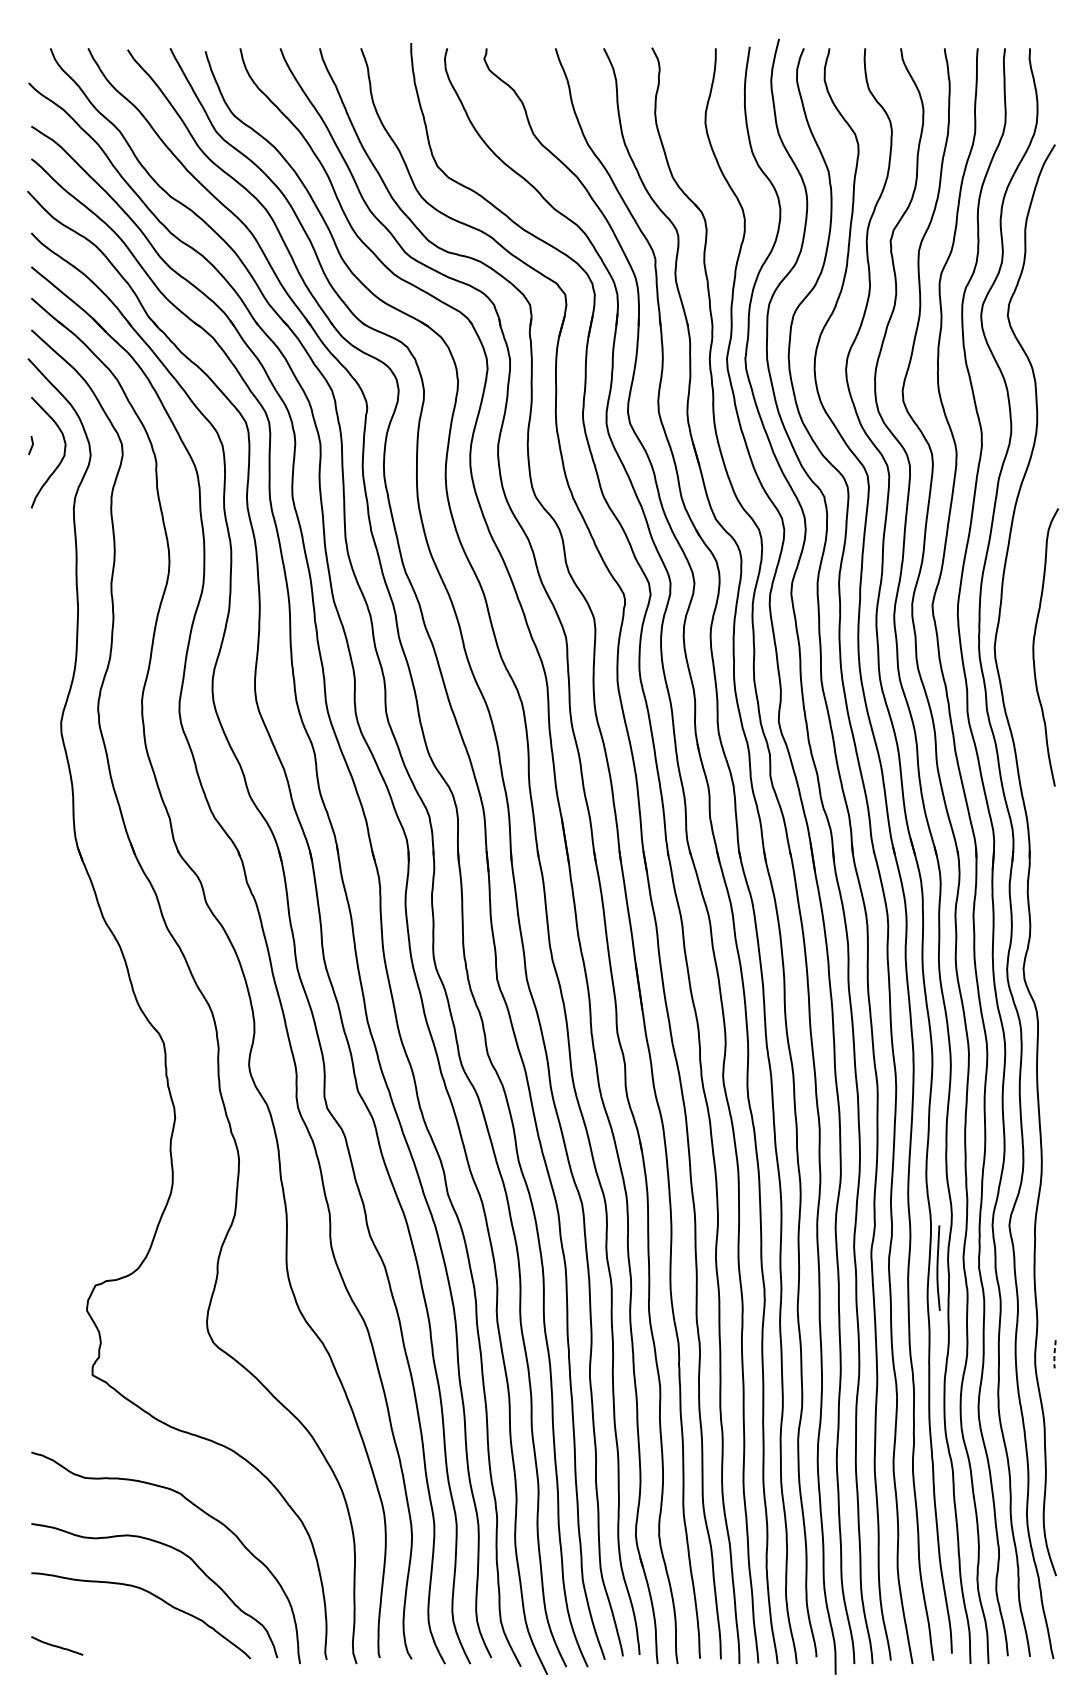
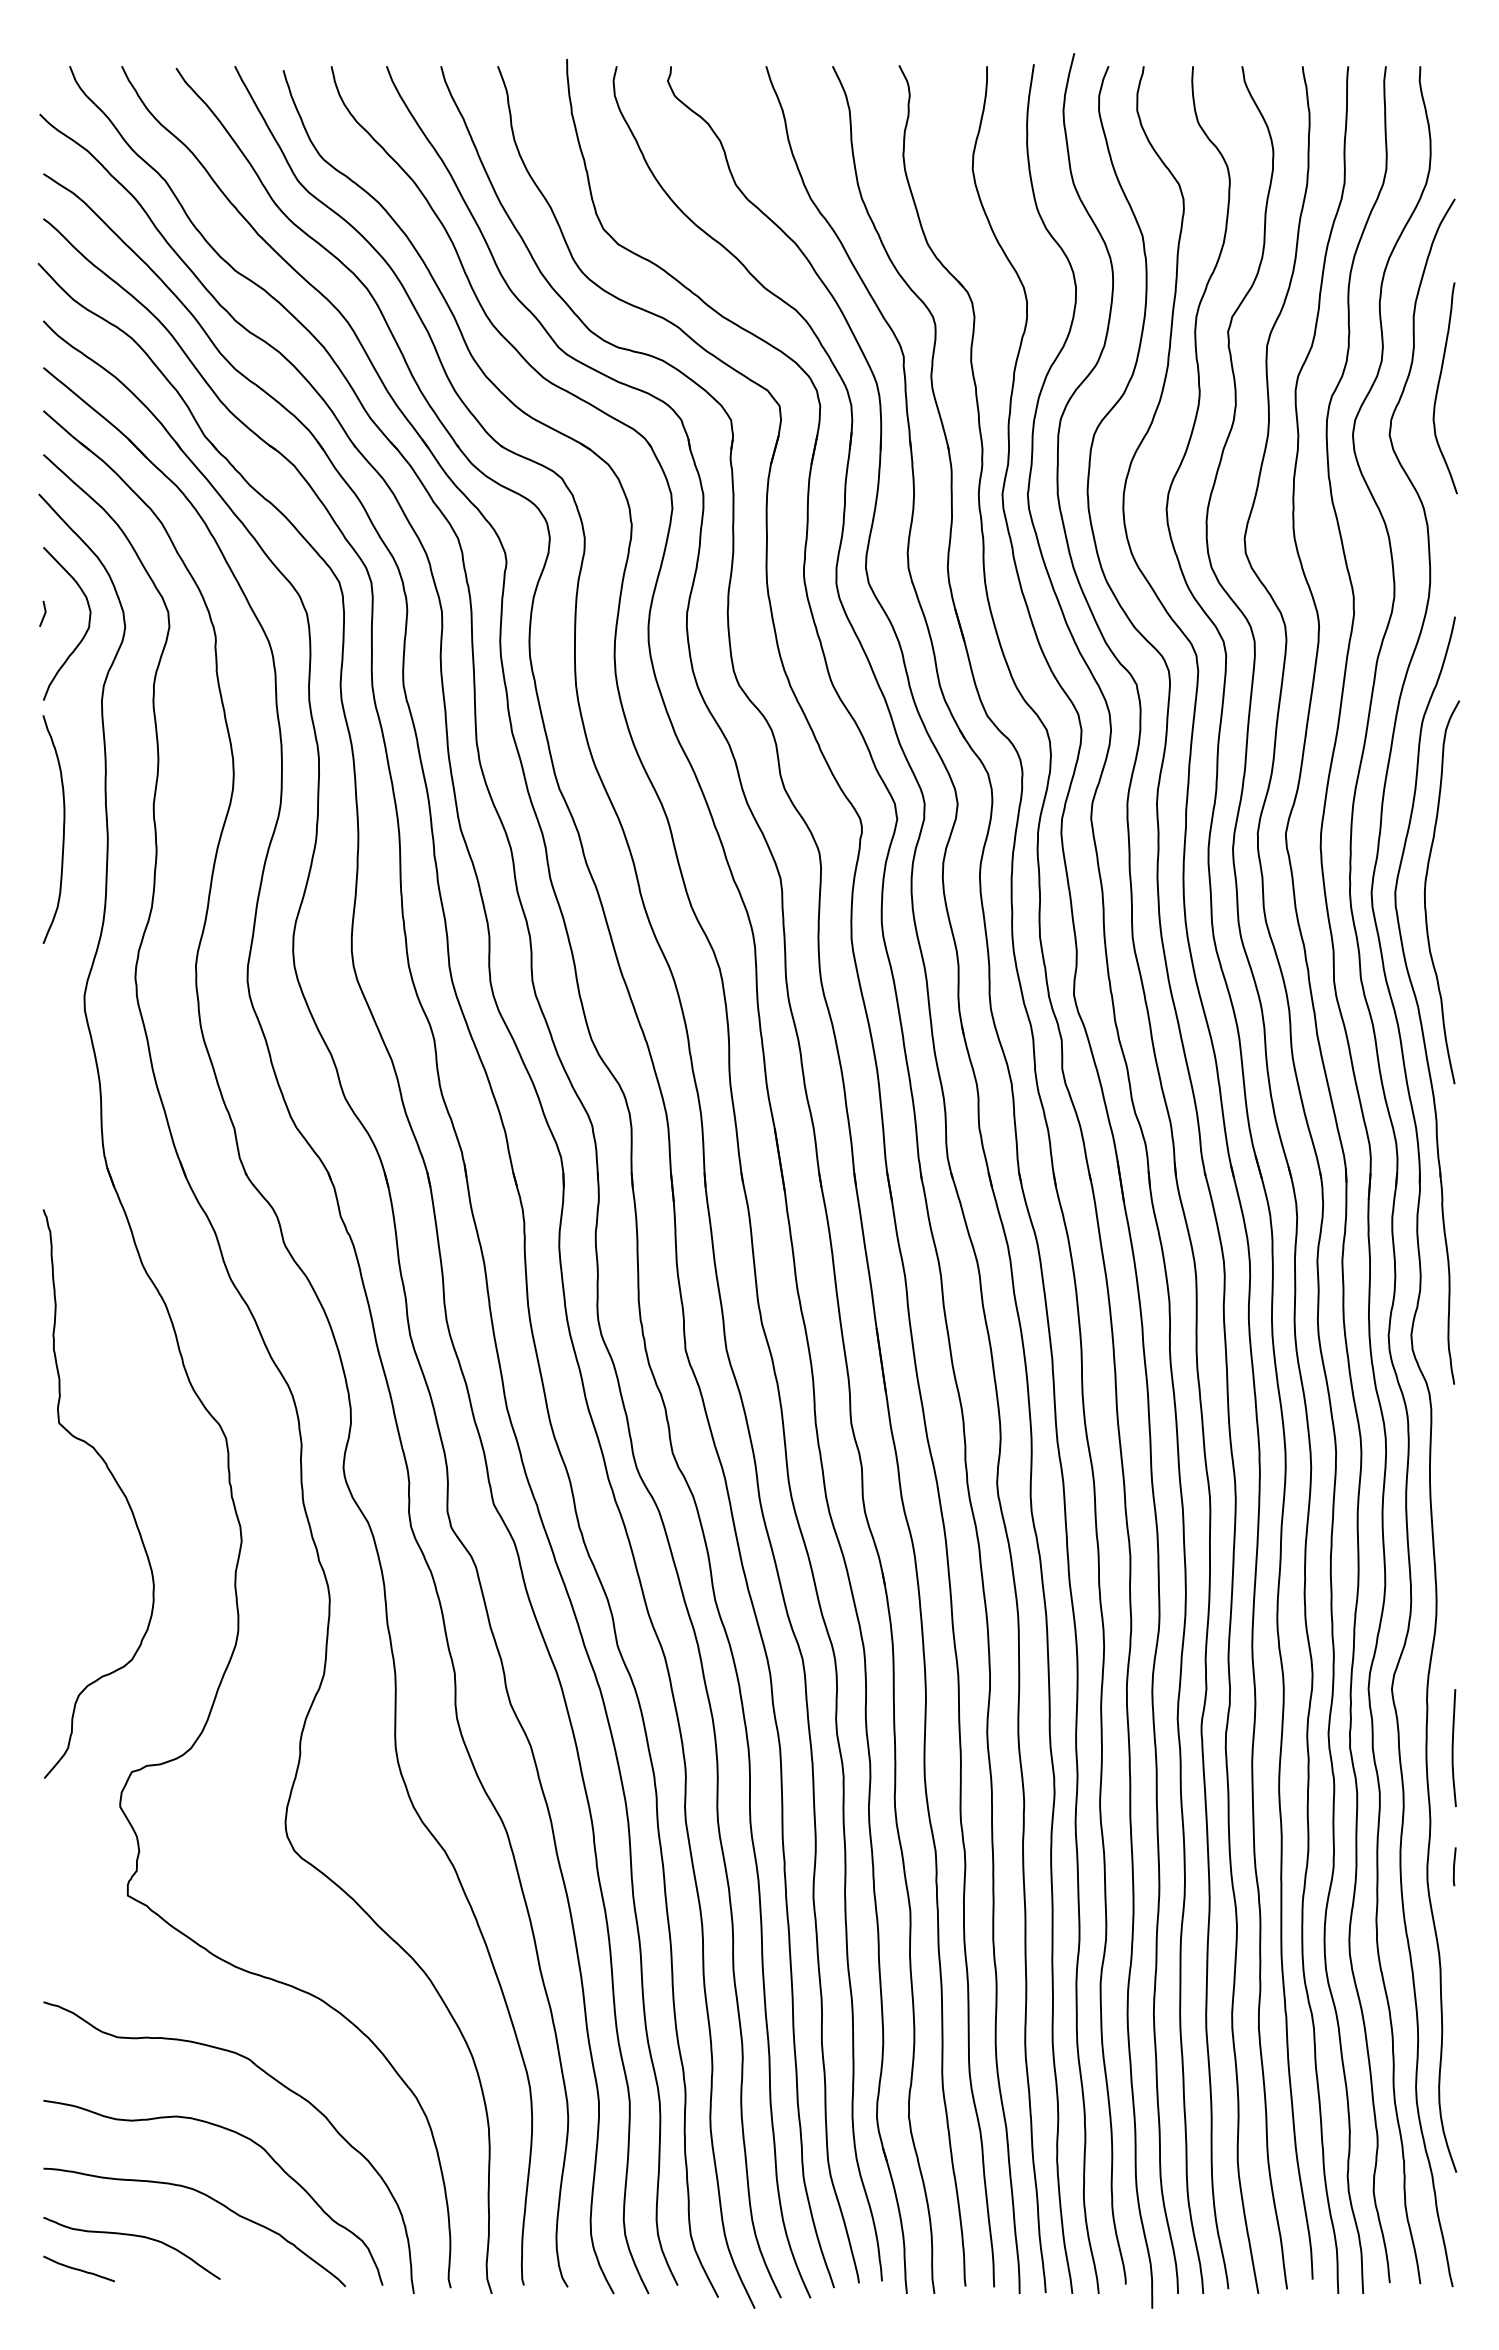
curve: (1043, 279) -> (1439, 385), added
curve: (45, 601) -> (63, 829), added
part: (1028, 728) -> (1418, 1003), added
curve: (84, 1076) -> (116, 1484), added
curve: (938, 1268) -> (1453, 1748), moved
line: (1054, 1354) -> (1453, 1867), dashed -> solid
curve: (96, 1622) -> (133, 2236), added

